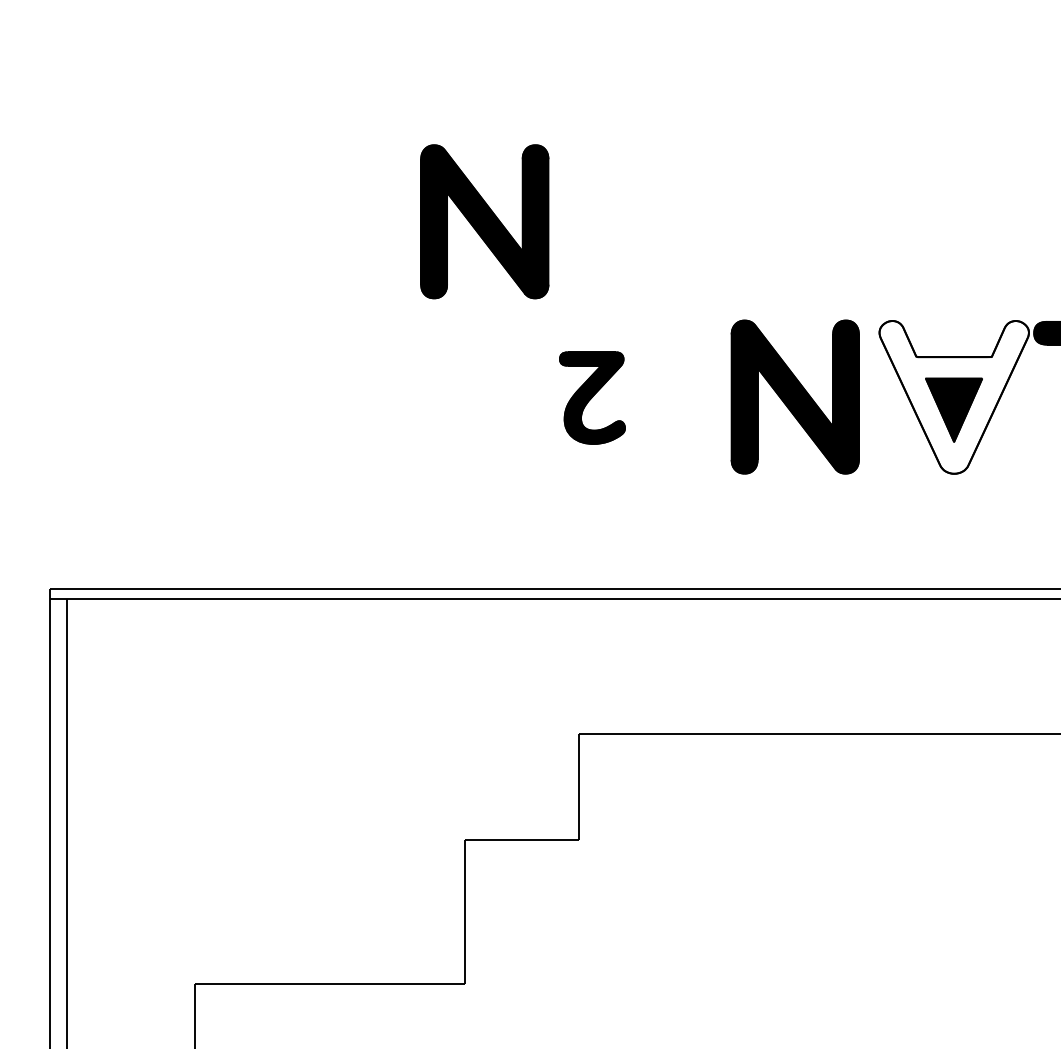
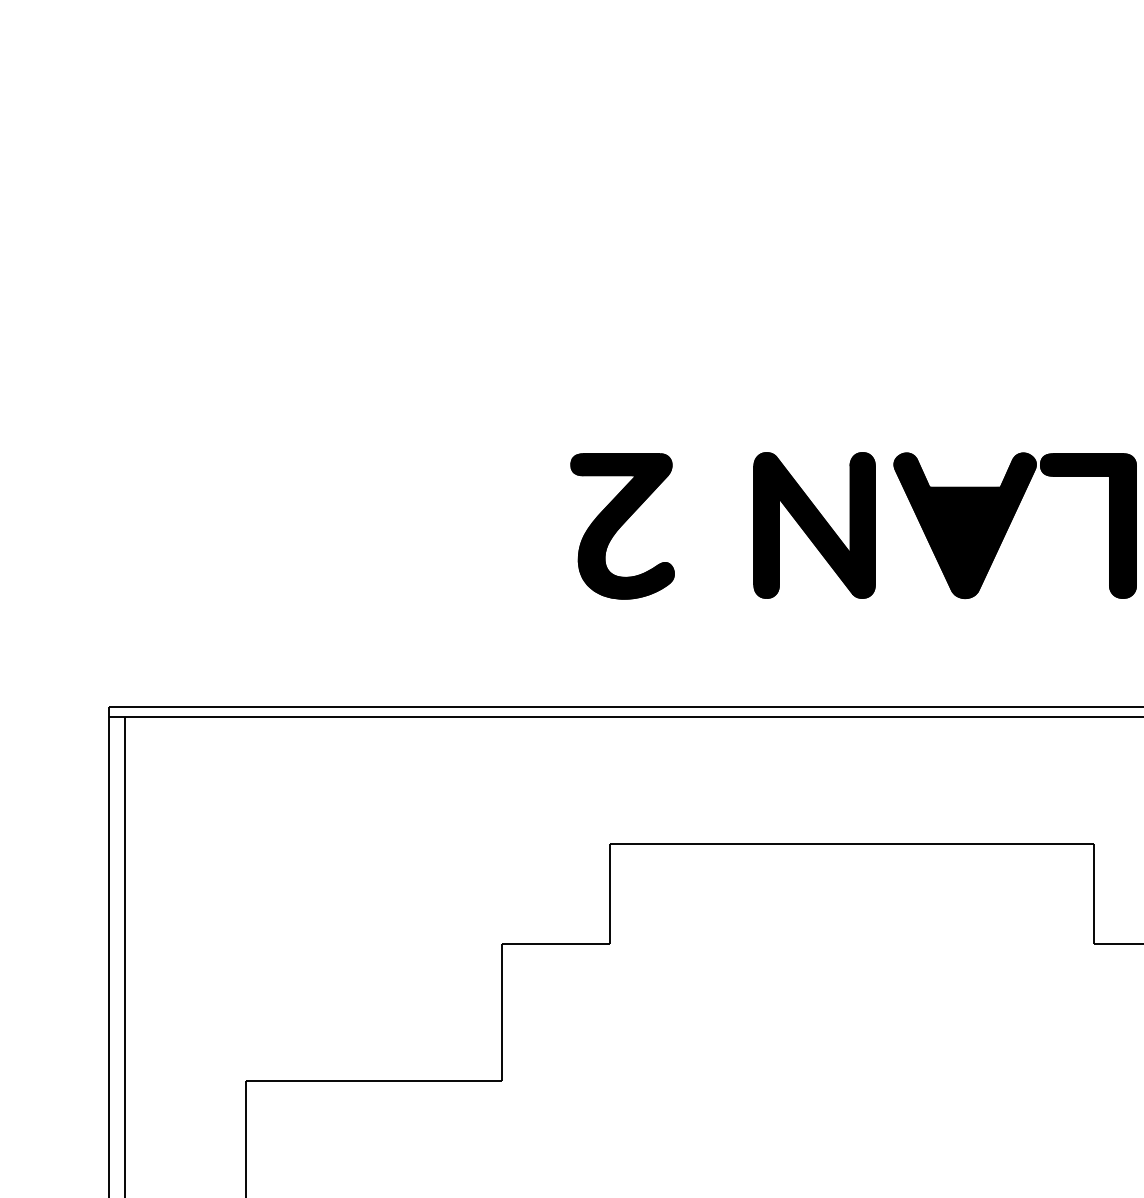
part: (484, 221) -> (520, 359), removed
fill: (953, 397) -> (964, 525), added
part: (592, 398) -> (622, 526), size x1.67

